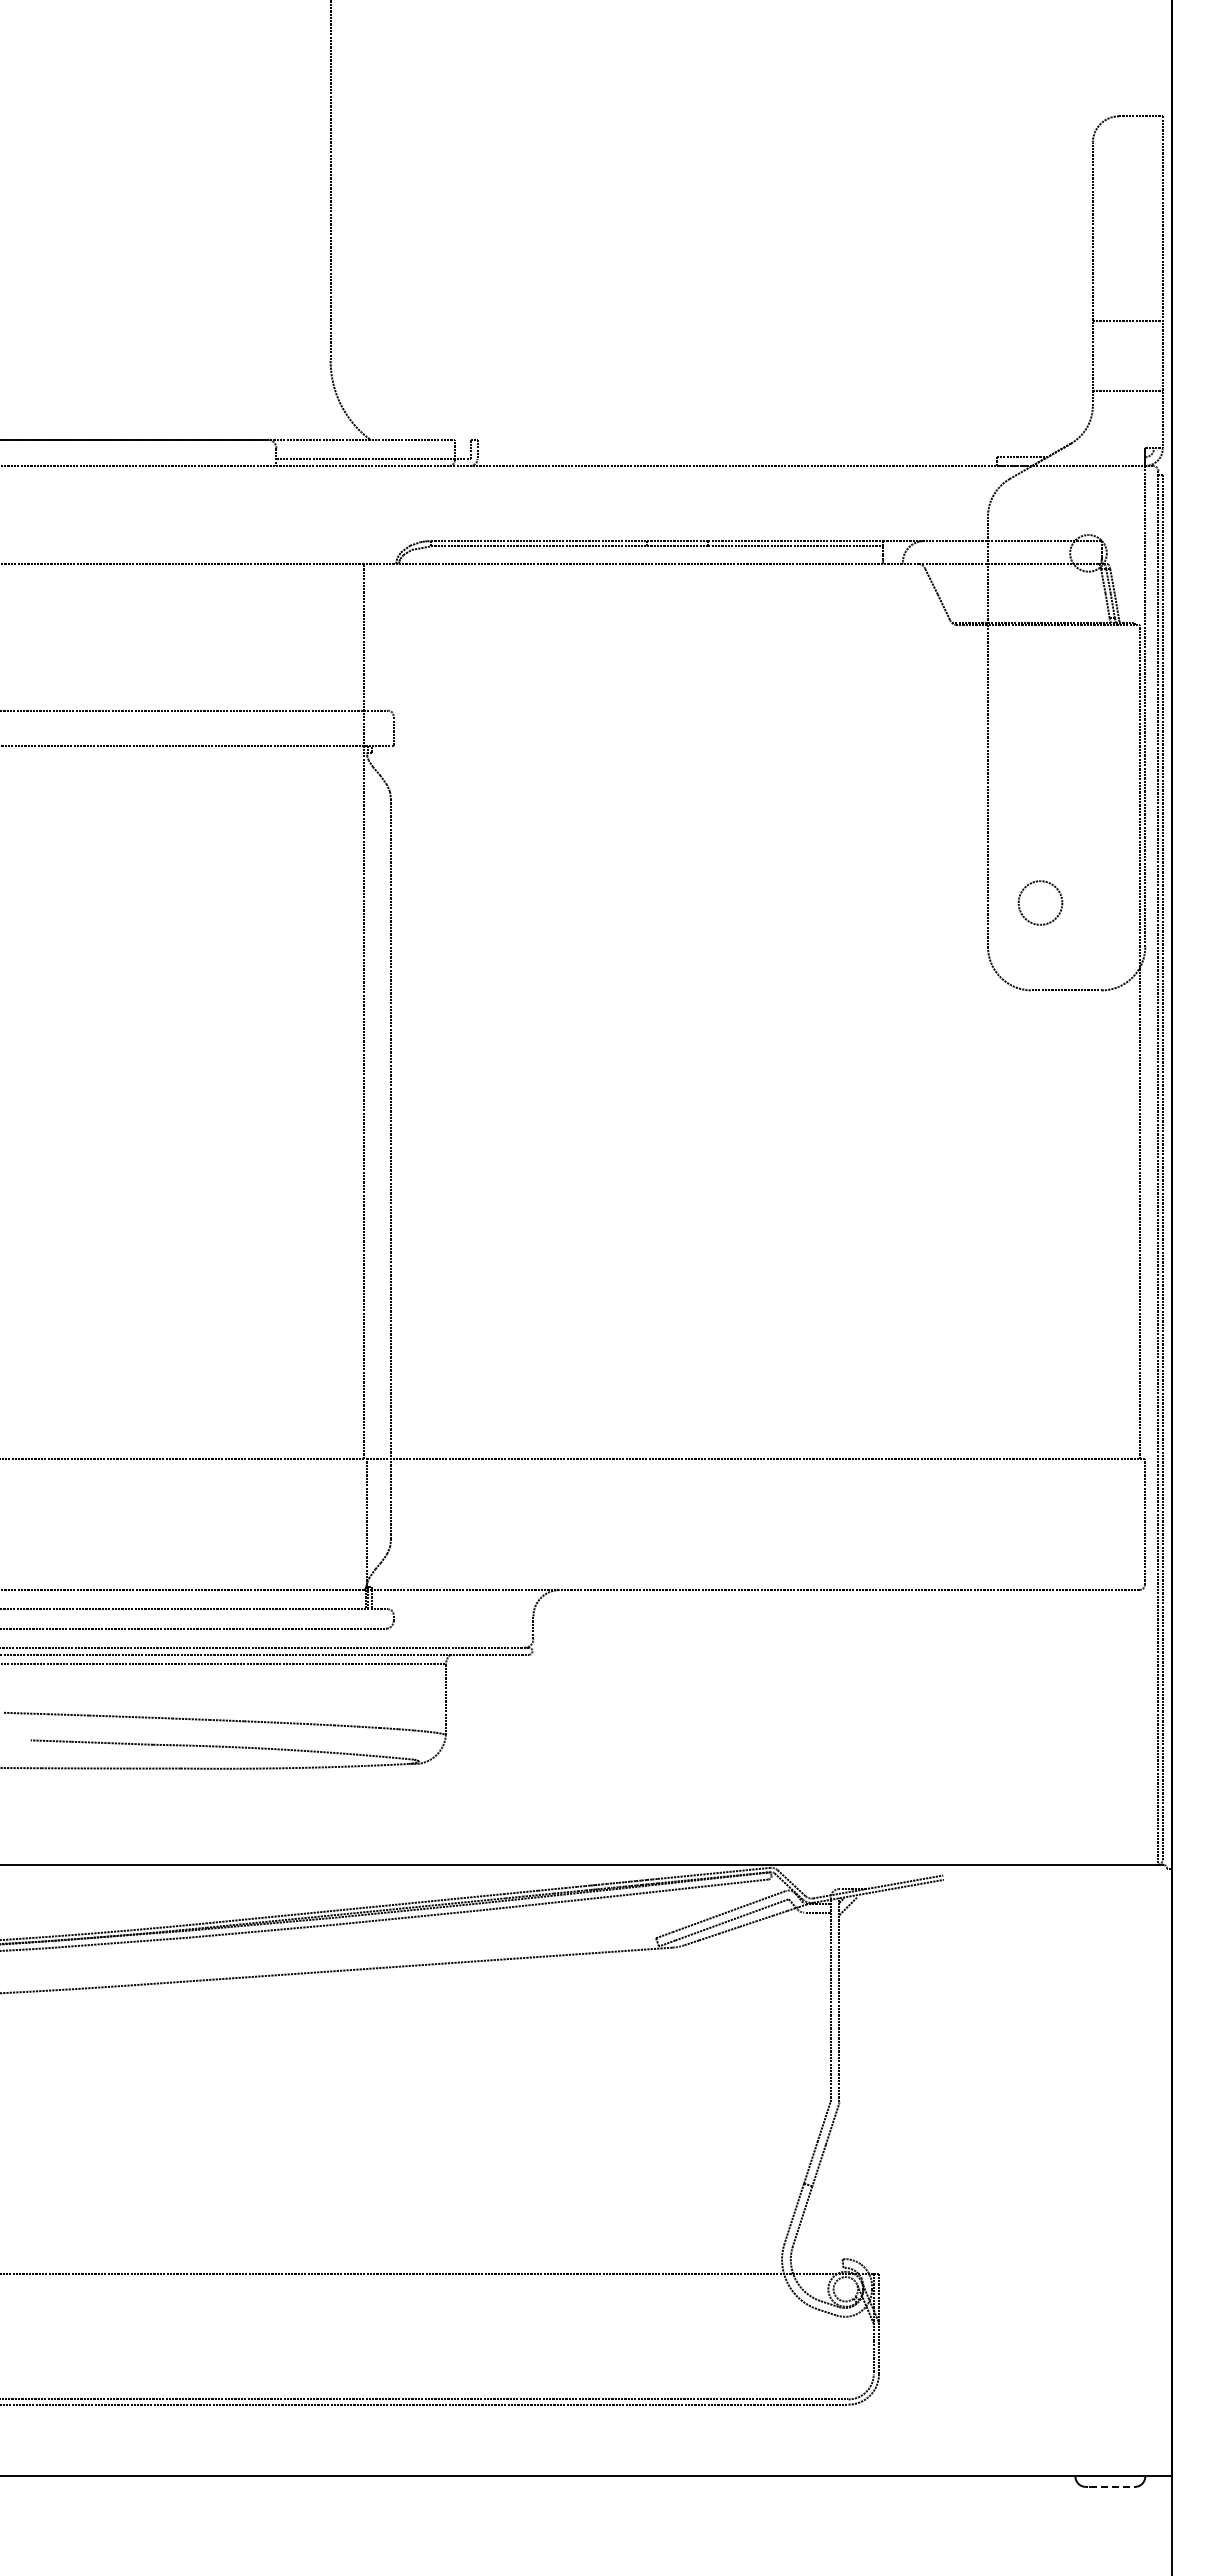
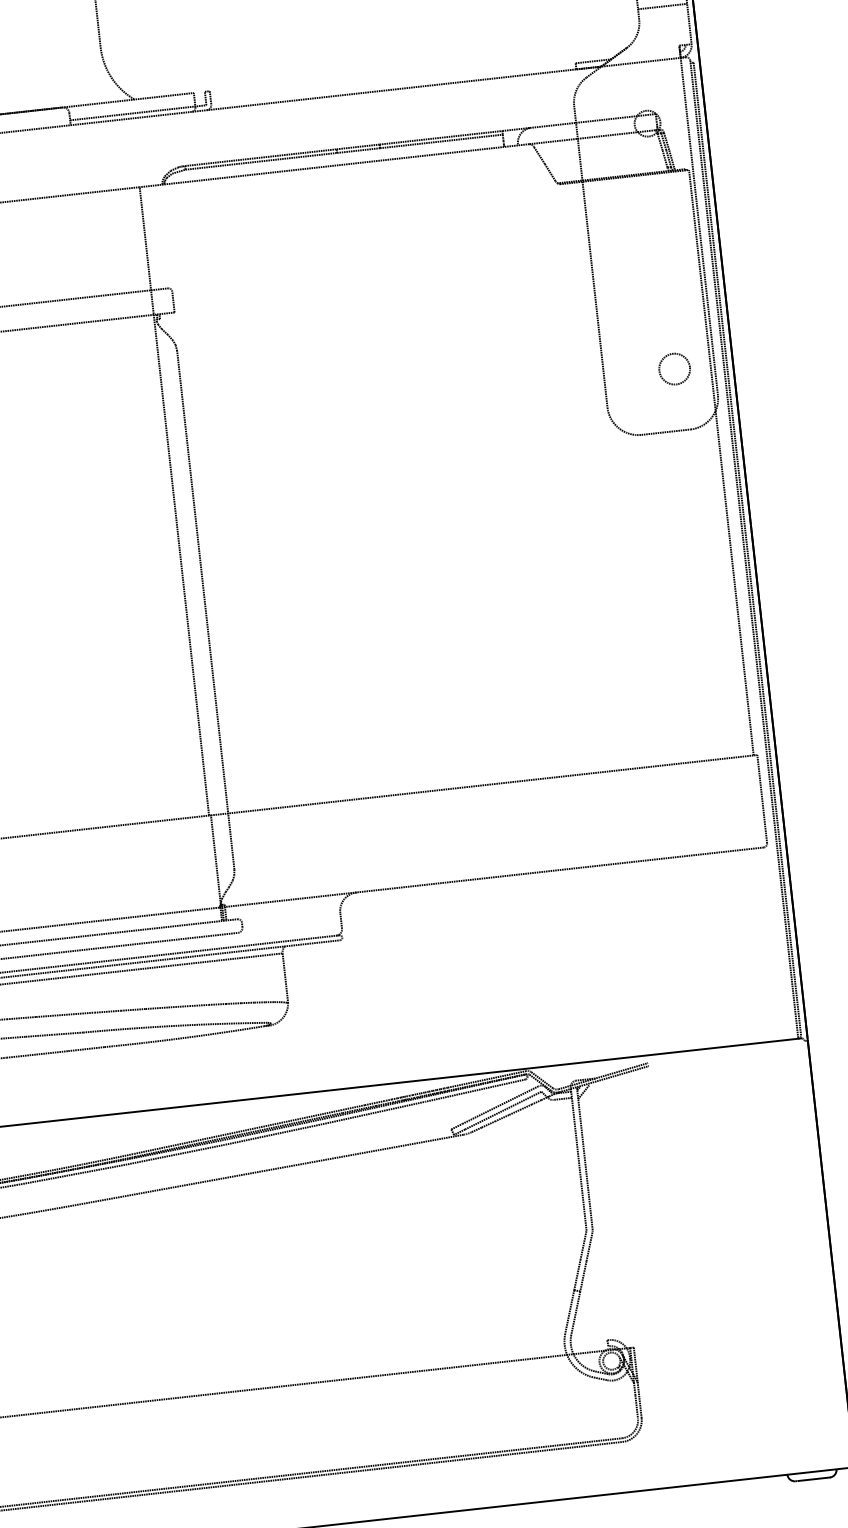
circle: (1040, 902) -> (674, 368), moved
line: (1112, 2486) -> (814, 1478), dashed -> solid

